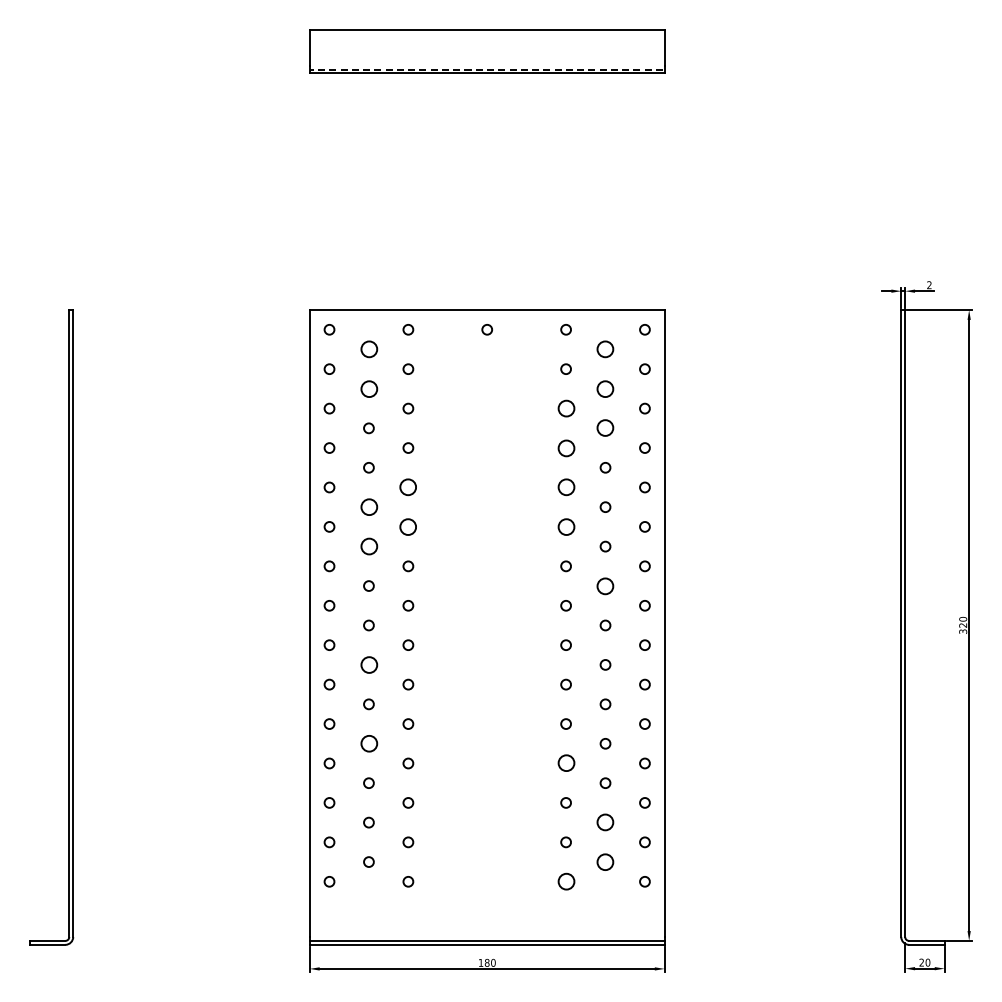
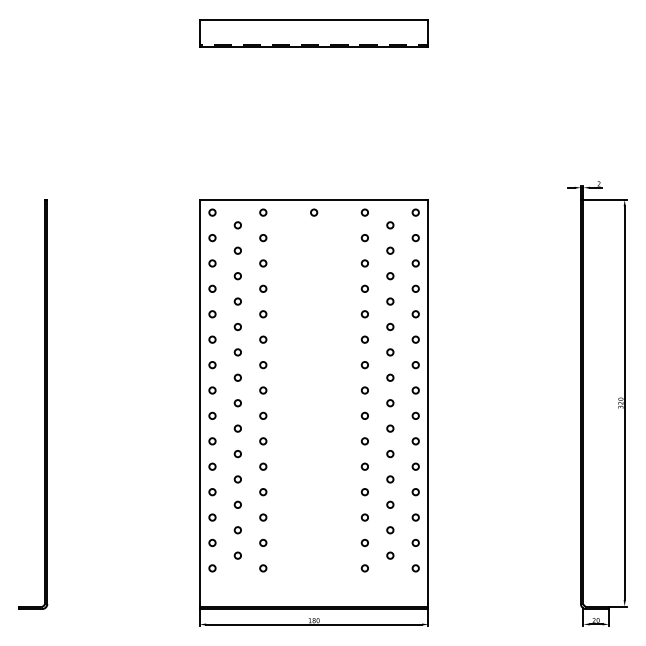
circle: (368, 349) -> (237, 225), size x0.62
circle: (605, 349) -> (390, 225), size x0.62
circle: (368, 388) -> (237, 250), size x0.62
circle: (605, 388) -> (390, 250), size x0.62
circle: (565, 408) -> (364, 263), size x0.62
circle: (605, 428) -> (390, 276), size x0.62
circle: (565, 447) -> (364, 288), size x0.62
circle: (408, 487) -> (263, 314), size x0.62
circle: (565, 487) -> (364, 314), size x0.62
circle: (368, 506) -> (237, 326), size x0.62
circle: (408, 526) -> (263, 339), size x0.62
circle: (565, 526) -> (364, 339), size x0.62
circle: (368, 546) -> (237, 352), size x0.62
circle: (605, 585) -> (390, 377), size x0.62
circle: (368, 664) -> (237, 428), size x0.62
circle: (368, 743) -> (237, 479), size x0.62
circle: (565, 764) -> (364, 492), size x0.62
circle: (605, 822) -> (390, 530), size x0.62
circle: (605, 861) -> (390, 555), size x0.62
circle: (565, 881) -> (364, 568), size x0.62

